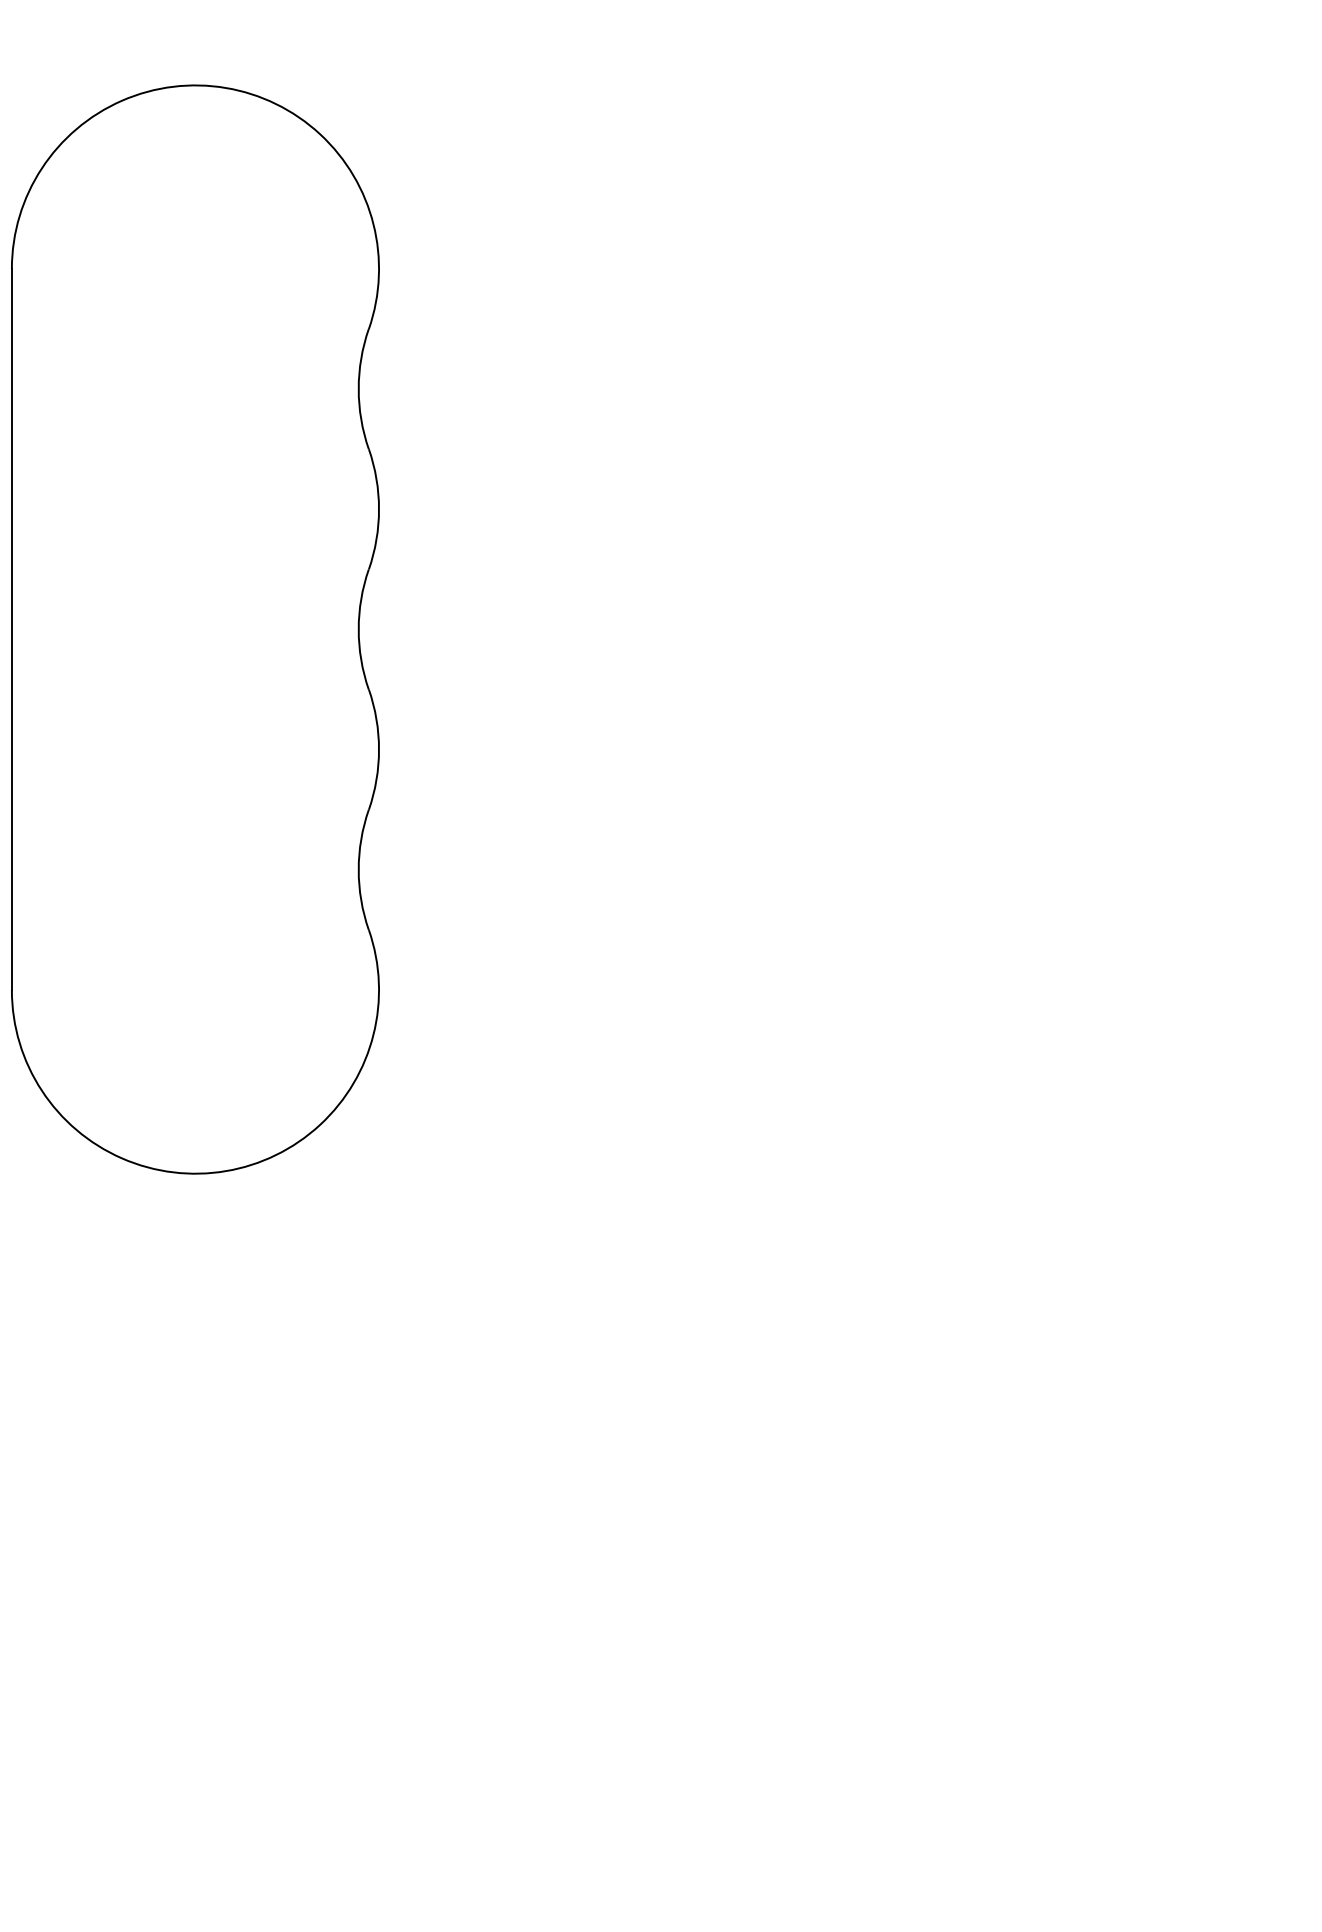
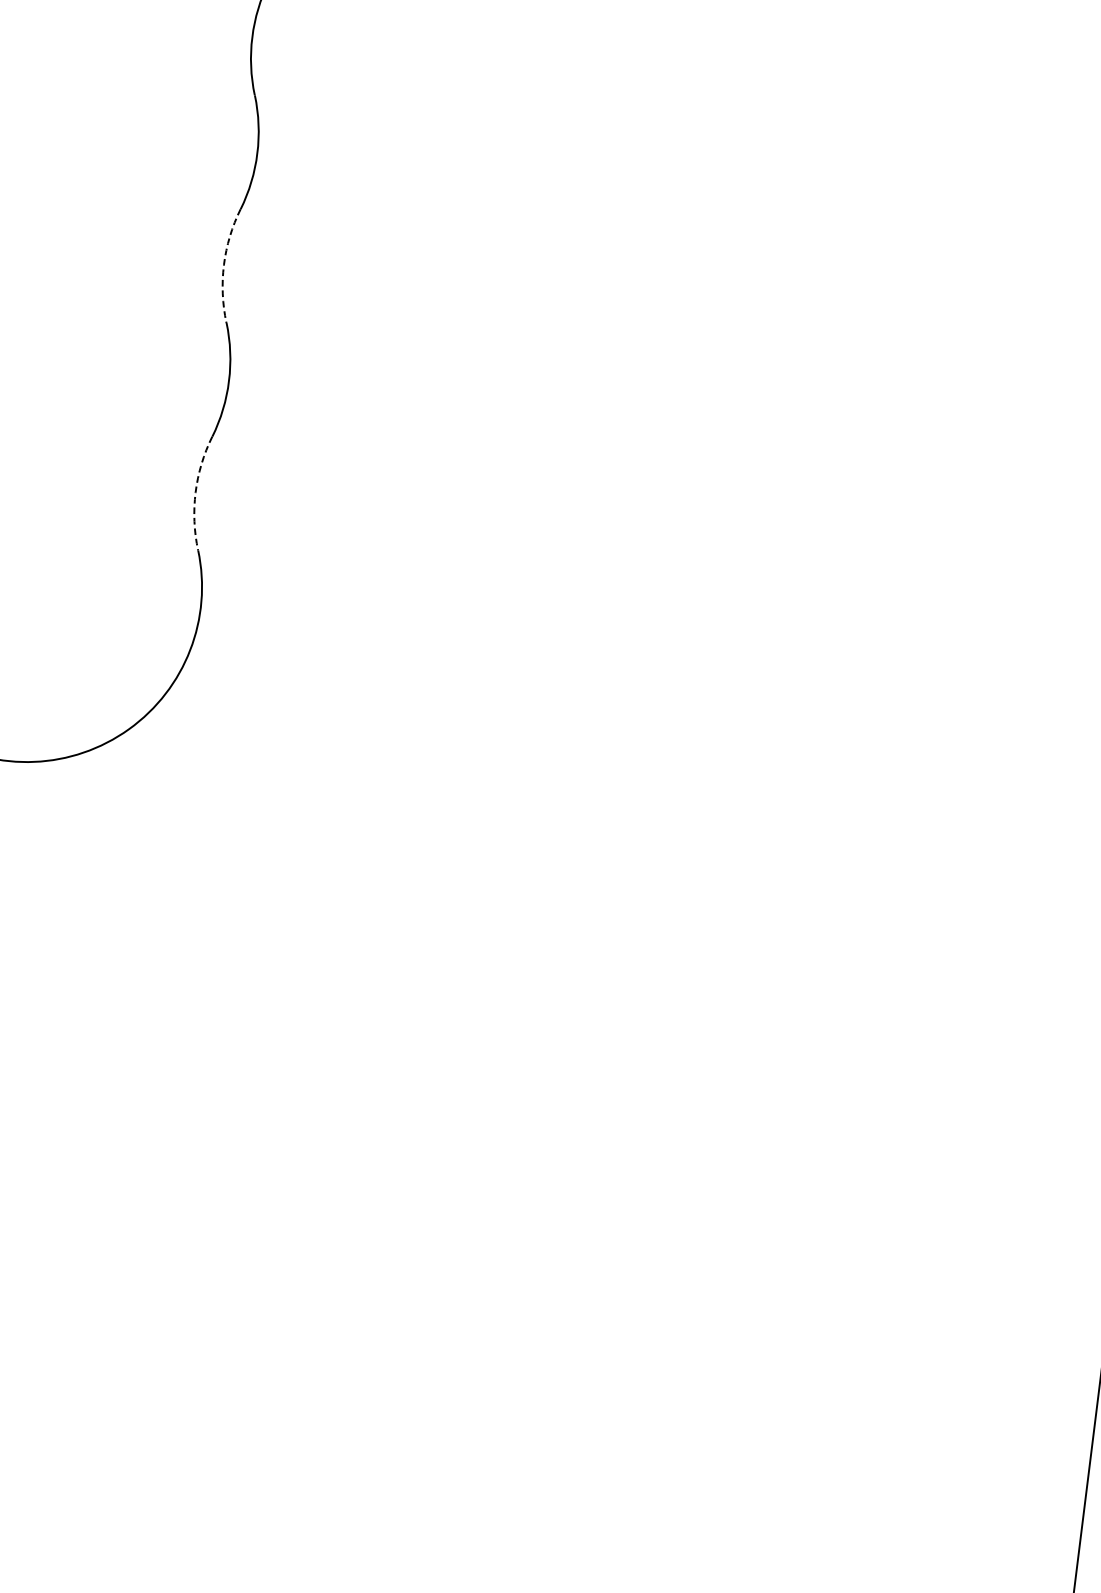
arc: (358, 629) -> (223, 264), solid -> dashed
arc: (358, 869) -> (195, 491), solid -> dashed

